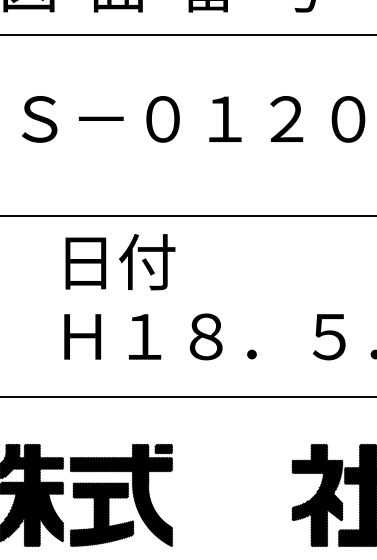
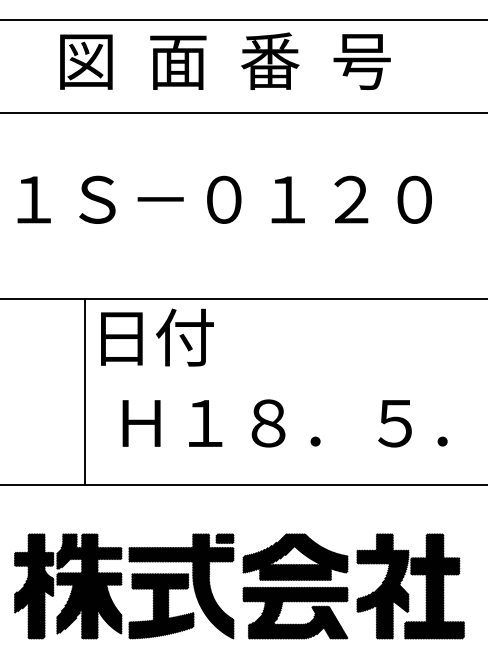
text: (120, 262) -> (157, 337), moved
line: (27, 306) -> (84, 392), added
part: (232, 495) -> (295, 586), added

